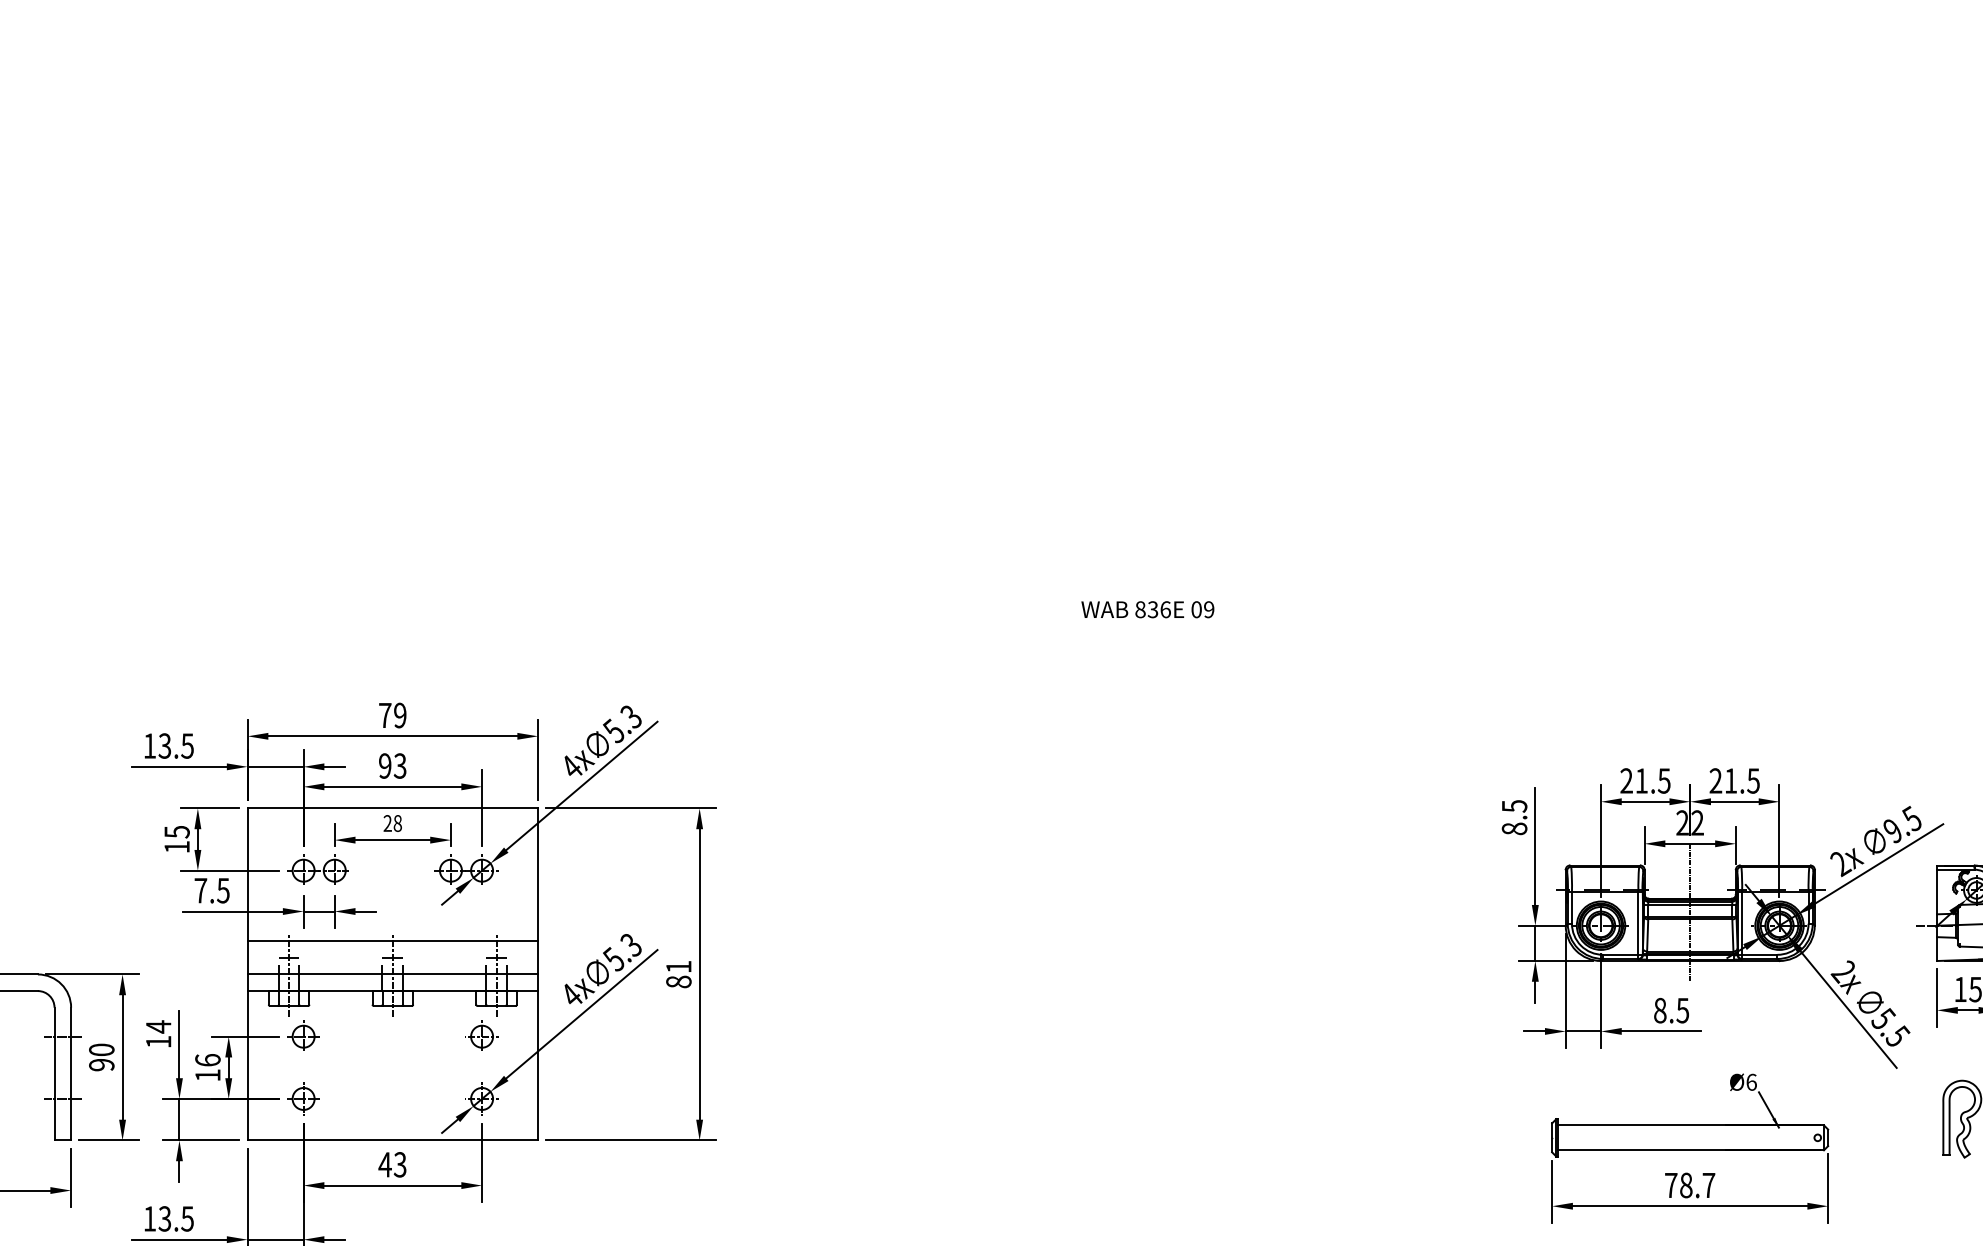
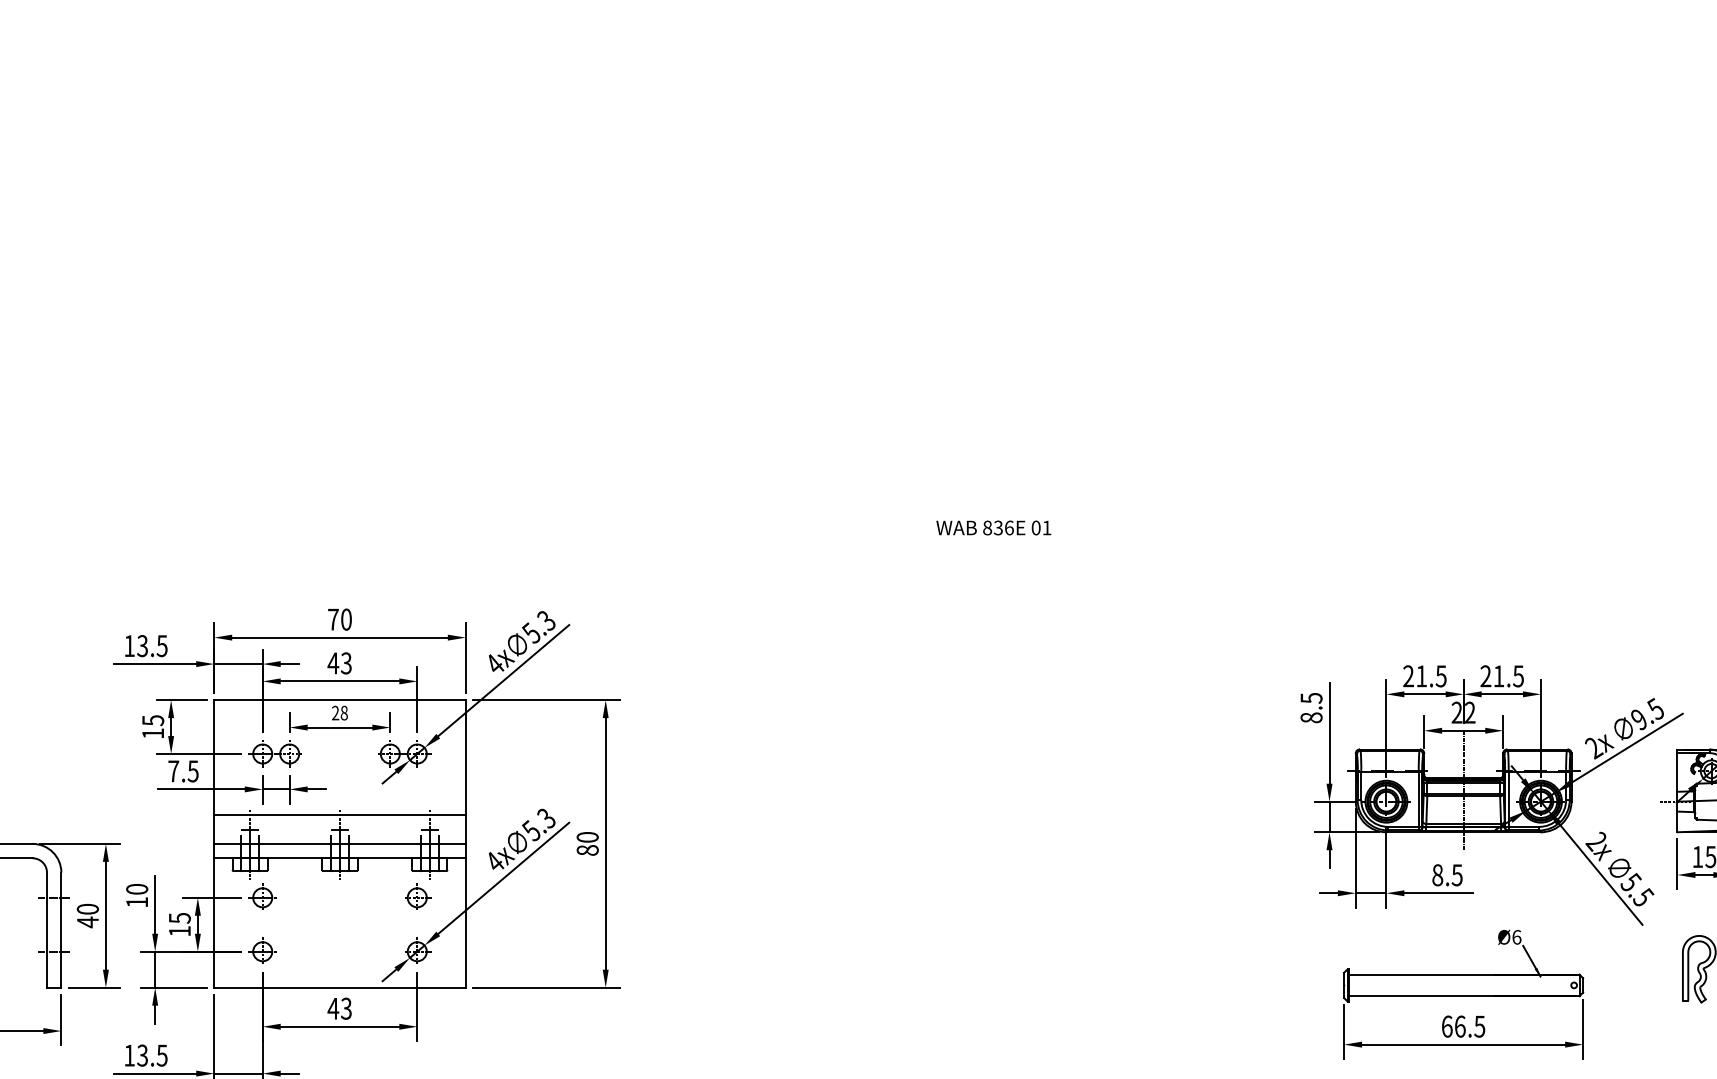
text: (1209, 609) -> (1047, 527), 09 -> 01
text: (400, 715) -> (346, 619), 79 -> 70
text: (384, 765) -> (332, 662), 93 -> 43
text: (678, 966) -> (587, 837), 81 -> 80
text: (158, 1026) -> (137, 888), 14 -> 10
text: (207, 1060) -> (179, 918), 16 -> 15
text: (101, 1064) -> (87, 921), 90 -> 40
text: (1690, 1185) -> (1463, 1026), 78.7 -> 66.5

